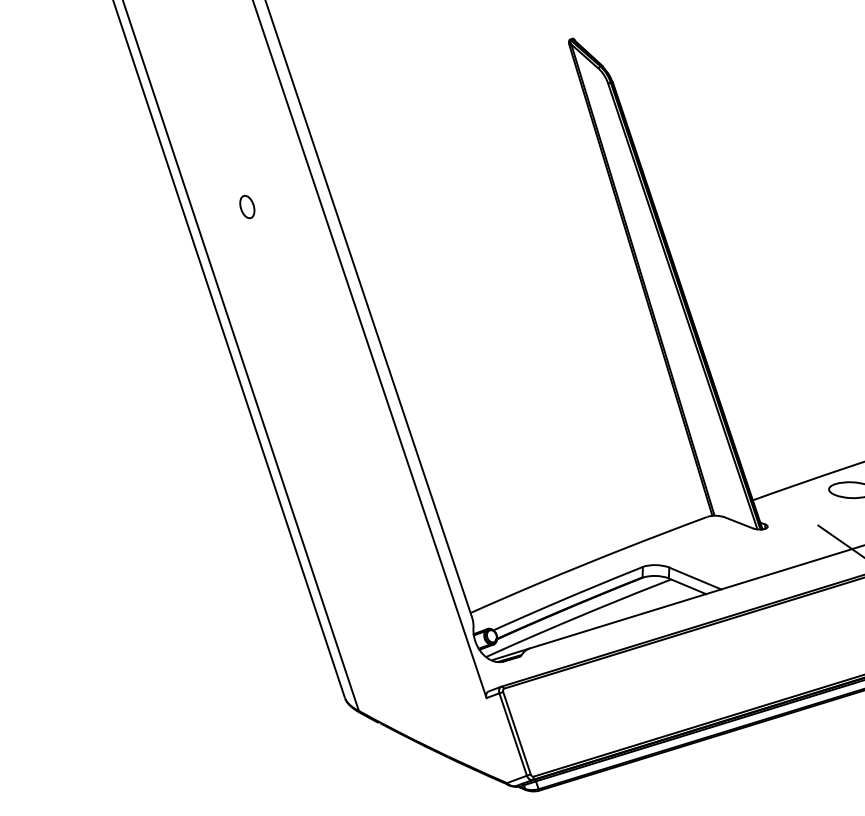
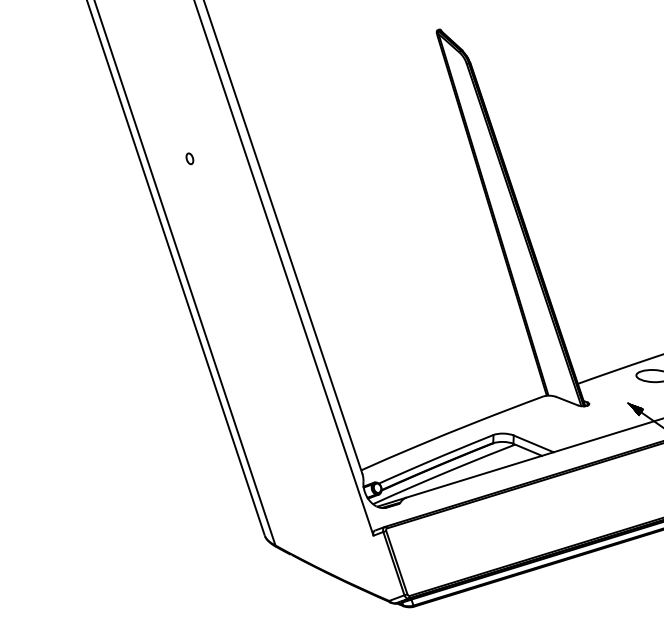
part: (246, 206) -> (189, 158), size x0.62
hatch: (827, 533) -> (635, 409), added

